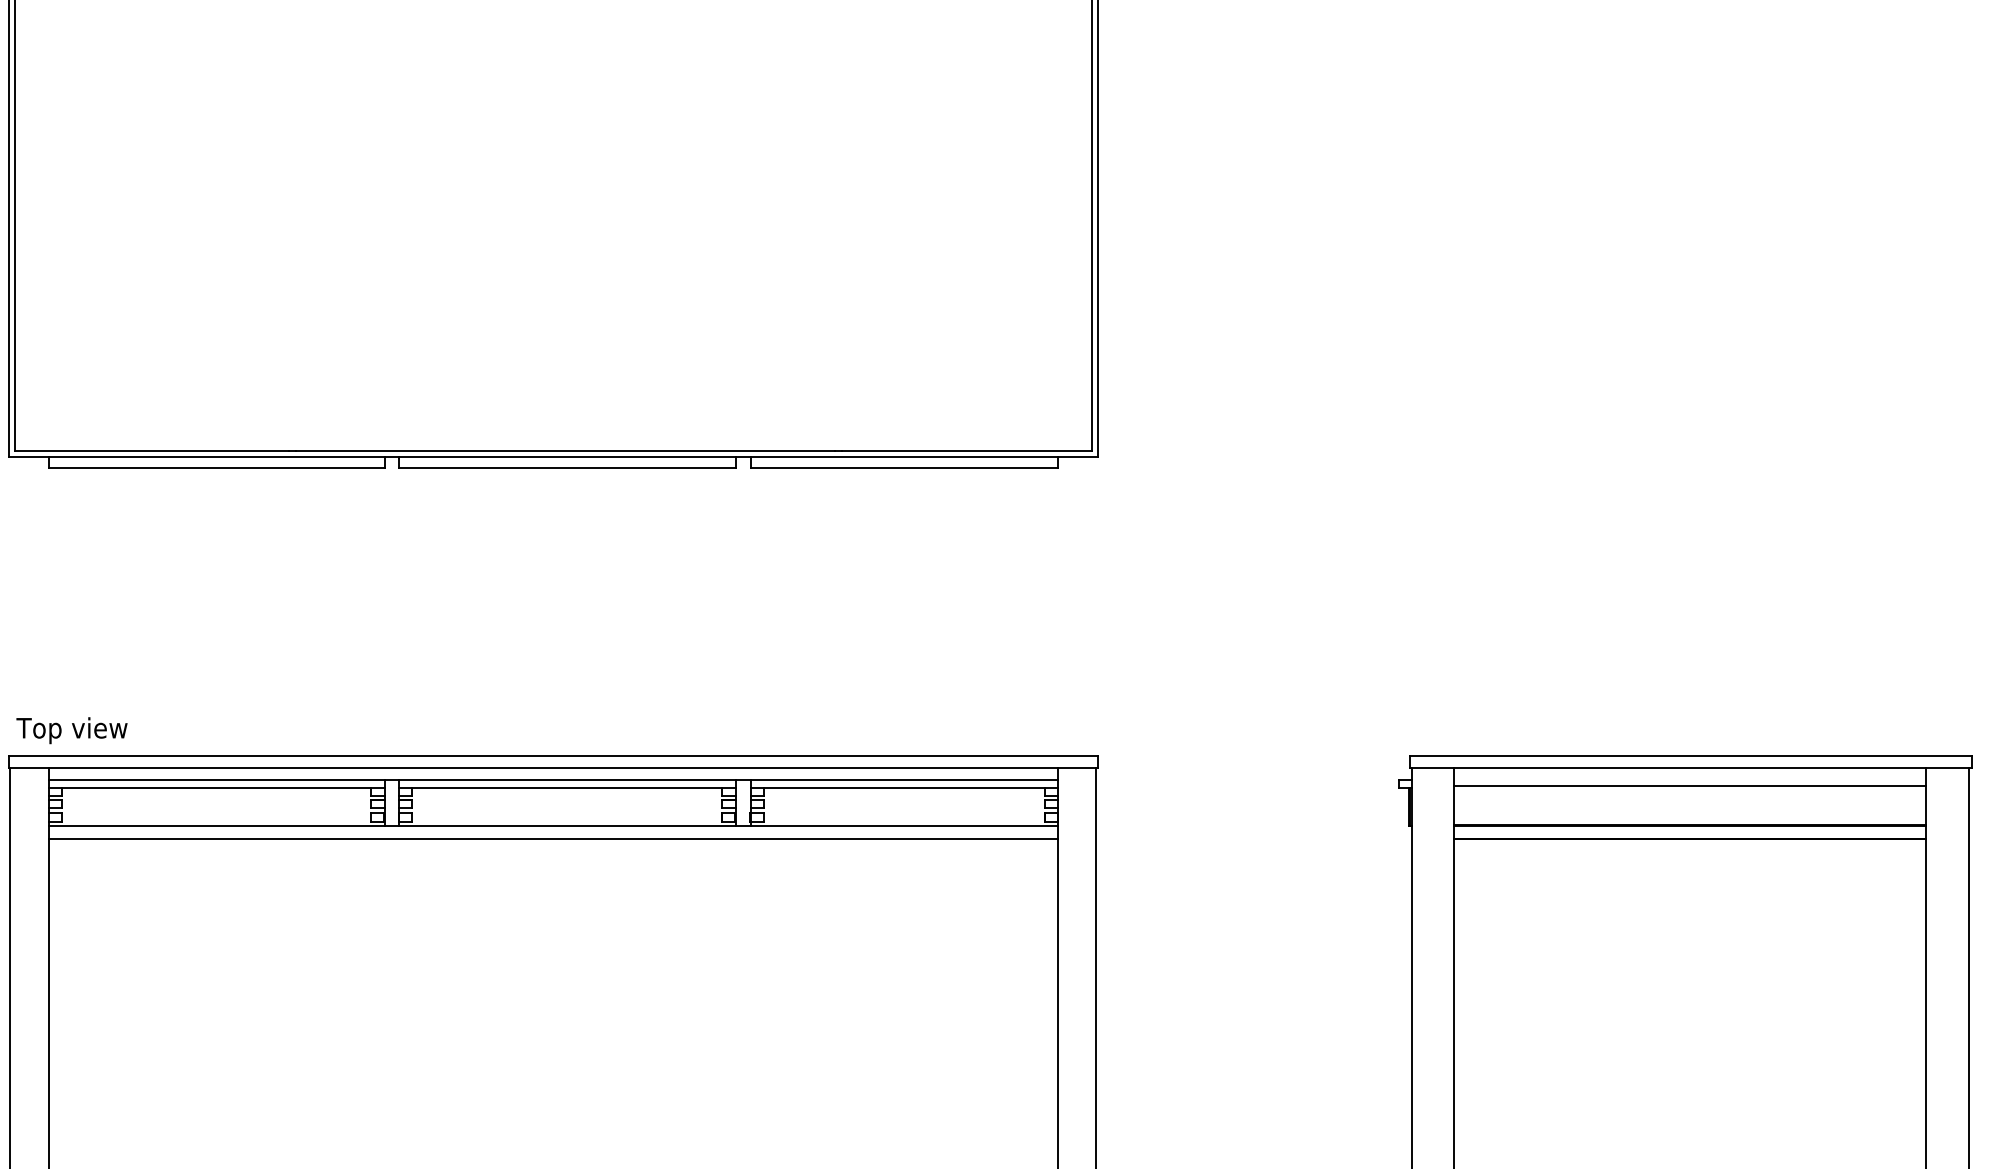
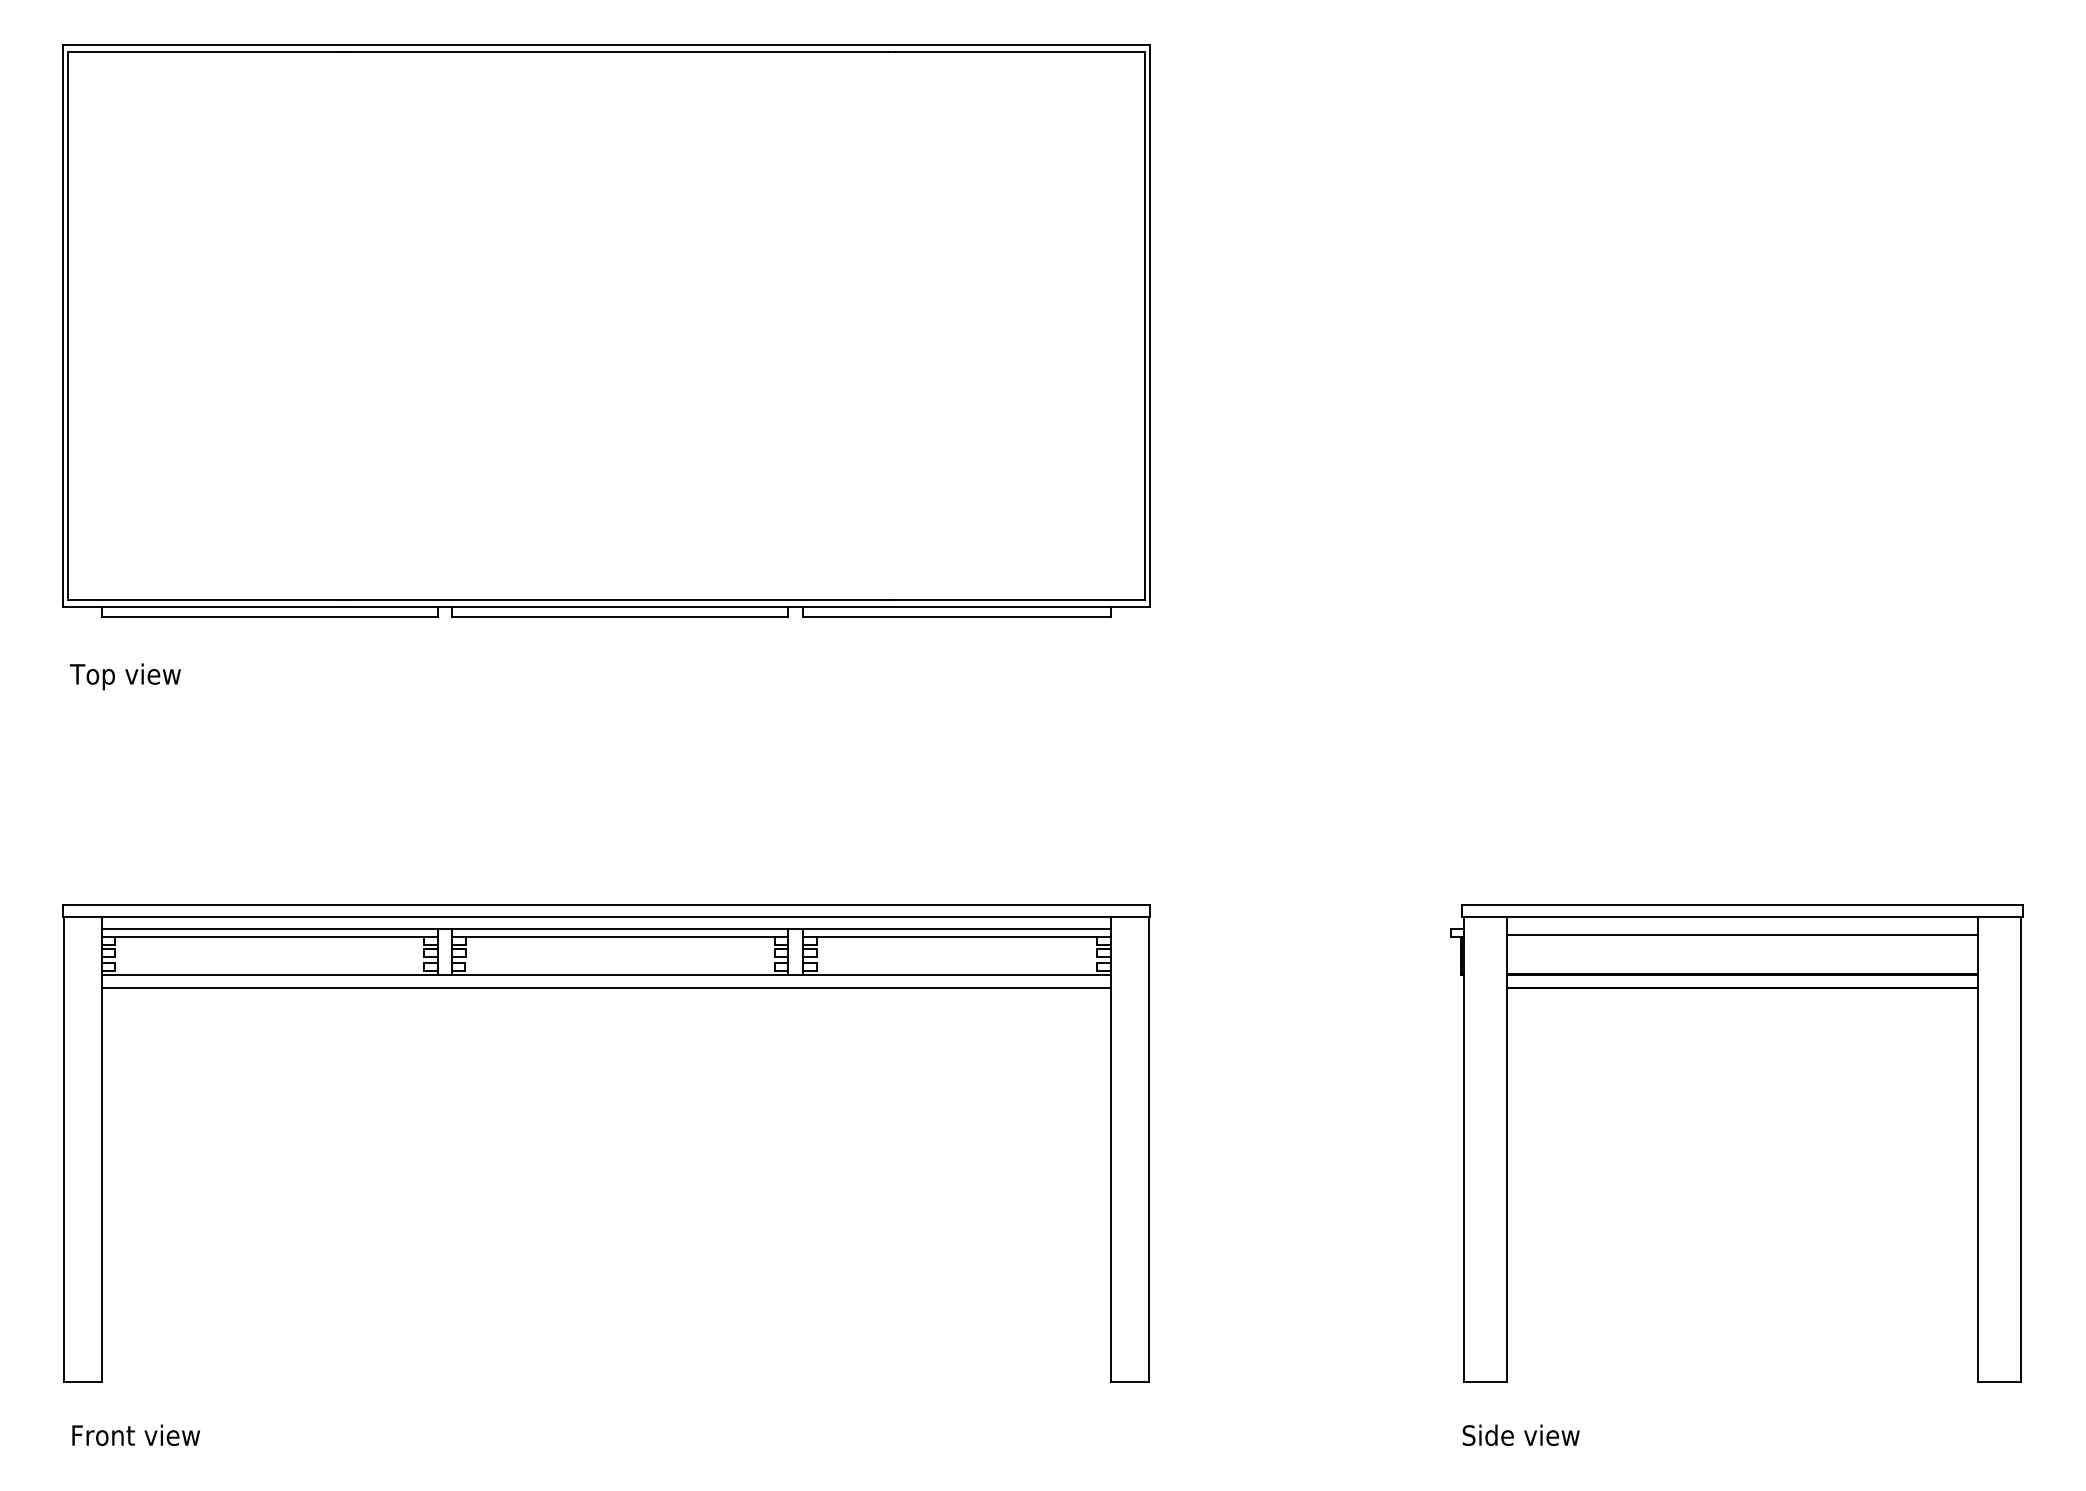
text: (71, 730) -> (124, 676), moved

